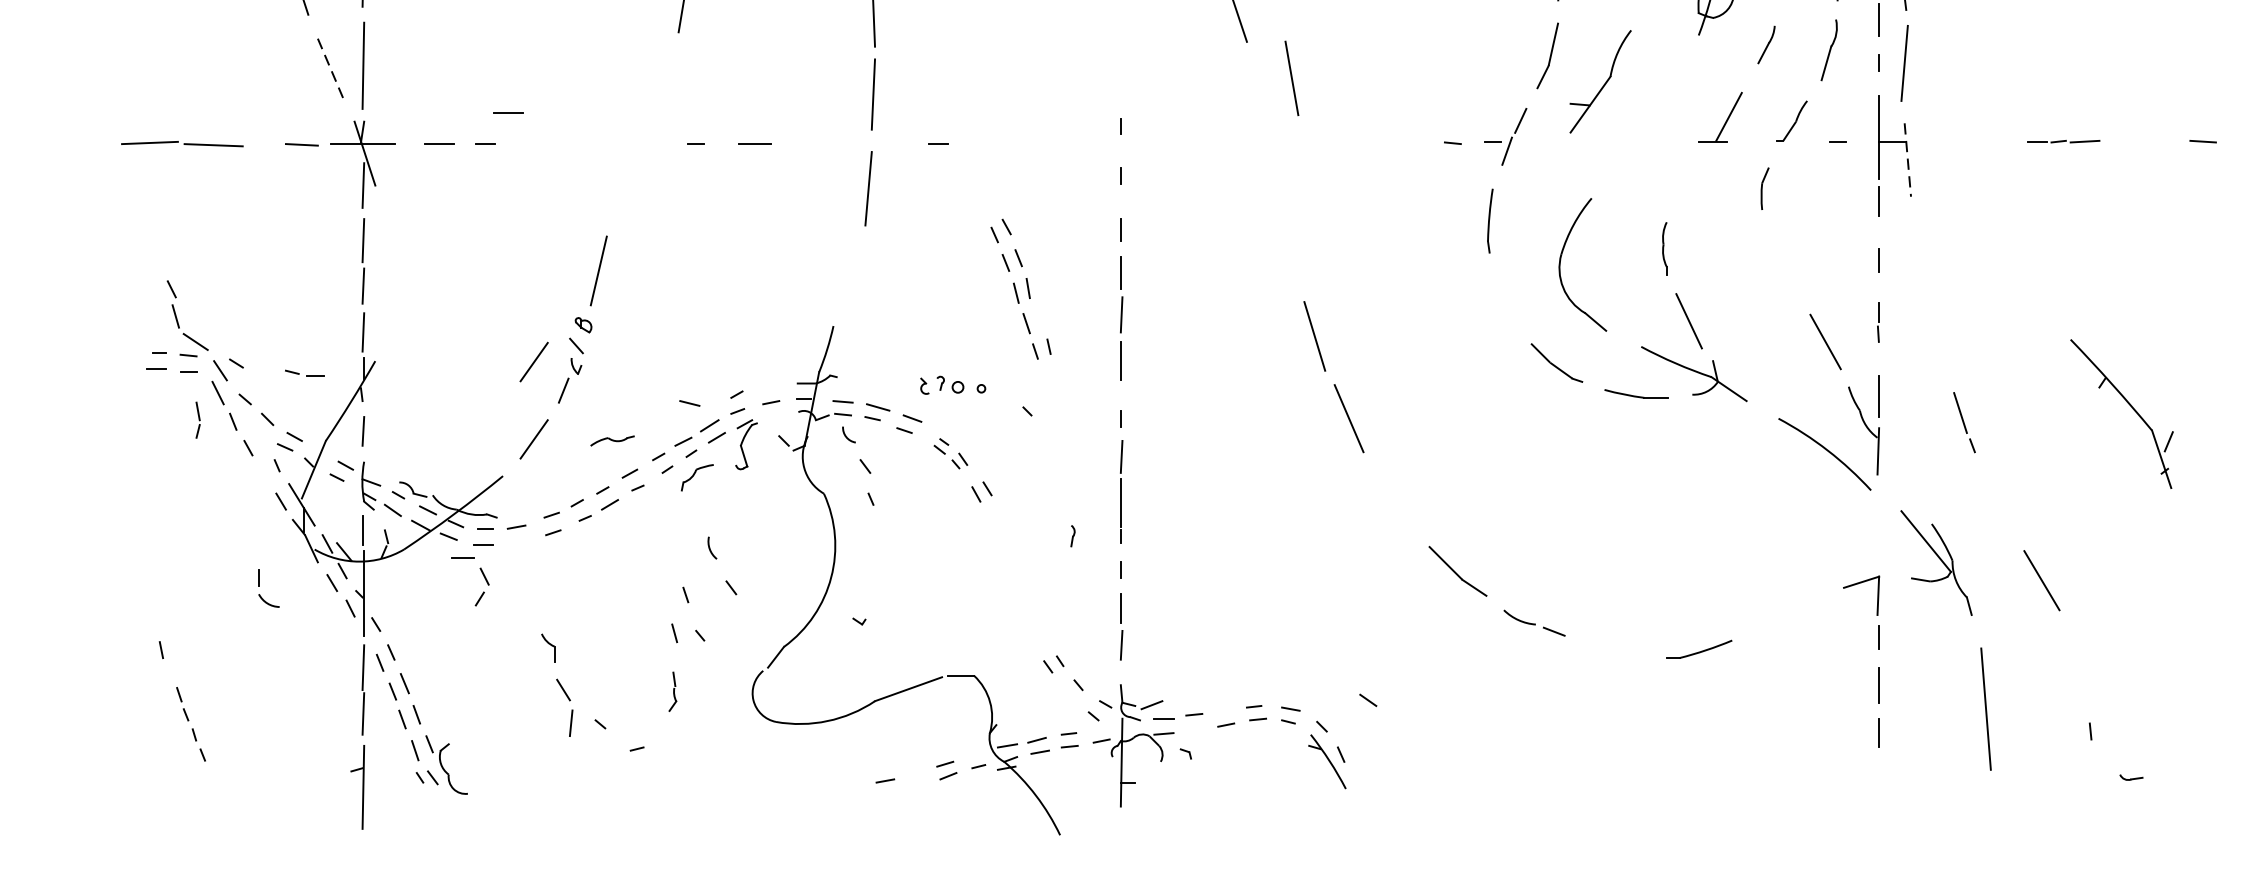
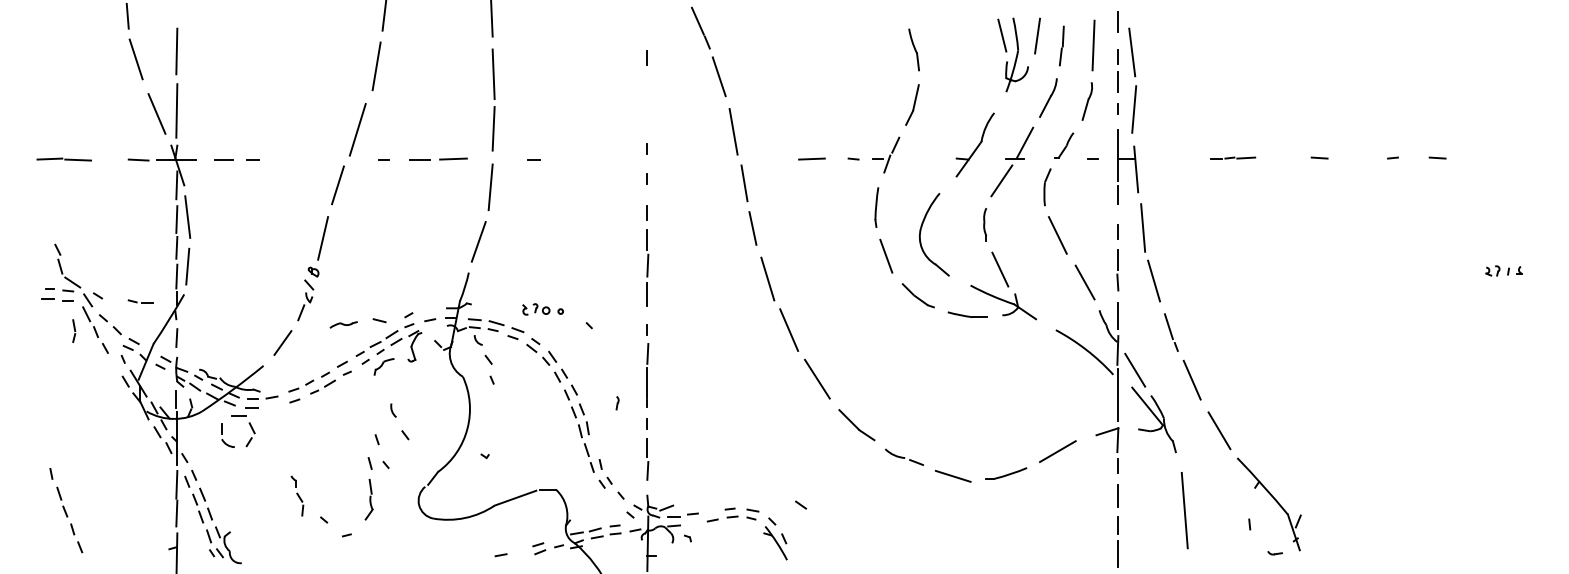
part: (1766, 44) -> (1048, 97), size x1.67
line: (332, 69) -> (157, 113), dashed -> solid
line: (1291, 77) -> (733, 131), moved
part: (1599, 81) -> (974, 144), moved
line: (654, 95) -> (357, 129), added
line: (507, 113) -> (266, 140), removed
line: (808, 142) -> (453, 158), added
line: (1385, 142) -> (811, 158), added
part: (180, 143) -> (63, 159), size x0.71
line: (1908, 160) -> (1136, 169), dashed -> solid
line: (1690, 177) -> (1001, 180), added
line: (1277, 182) -> (744, 183), added
line: (622, 185) -> (337, 185), added
part: (1765, 189) -> (1047, 187), size x1.43
line: (380, 235) -> (187, 216), added
line: (1919, 253) -> (1143, 227), added
line: (1290, 255) -> (752, 228), added
line: (1781, 266) -> (1057, 235), added
line: (849, 275) -> (478, 241), added
part: (1021, 288) -> (583, 428), moved
line: (1505, 298) -> (886, 255), added
line: (380, 316) -> (187, 266), added
part: (1877, 322) -> (1117, 270), size x1.67
line: (1937, 338) -> (1154, 280), added
line: (533, 361) -> (282, 294), removed
part: (2128, 406) -> (1273, 499), moved
part: (612, 440) -> (343, 324), moved
part: (950, 453) -> (541, 351), size x1.43
line: (1906, 482) -> (1135, 369), added
line: (1394, 496) -> (817, 378), added
line: (1996, 498) -> (1191, 379), added
line: (1879, 522) -> (1118, 394), added
part: (267, 588) -> (227, 435), moved
line: (1781, 614) -> (1057, 451), added
line: (1612, 652) -> (952, 475), added
part: (557, 684) -> (297, 495), size x0.62
part: (671, 691) -> (368, 499), size x1.67
part: (190, 723) -> (69, 519), size x1.43
line: (1879, 779) -> (1118, 554), added

